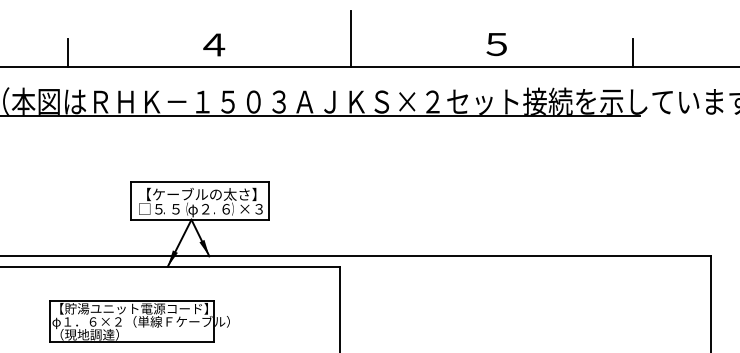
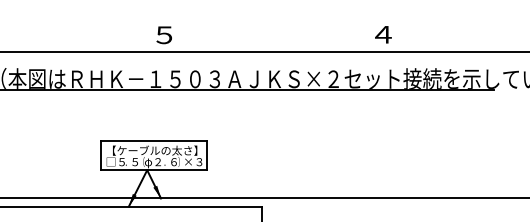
line: (350, 38) -> (270, 30), removed
text: (214, 44) -> (164, 34), ４ -> ５
text: (497, 44) -> (383, 34), ５ -> ４
line: (67, 52) -> (51, 41), removed
line: (633, 52) -> (488, 41), removed

